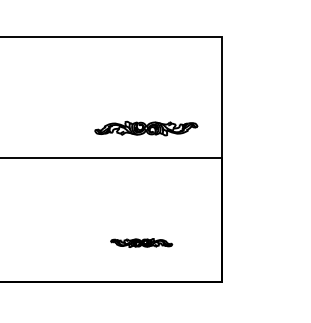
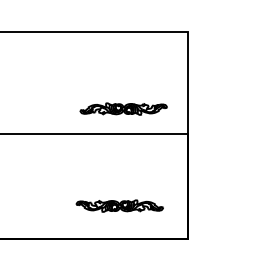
part: (141, 242) -> (119, 205), size x1.67

